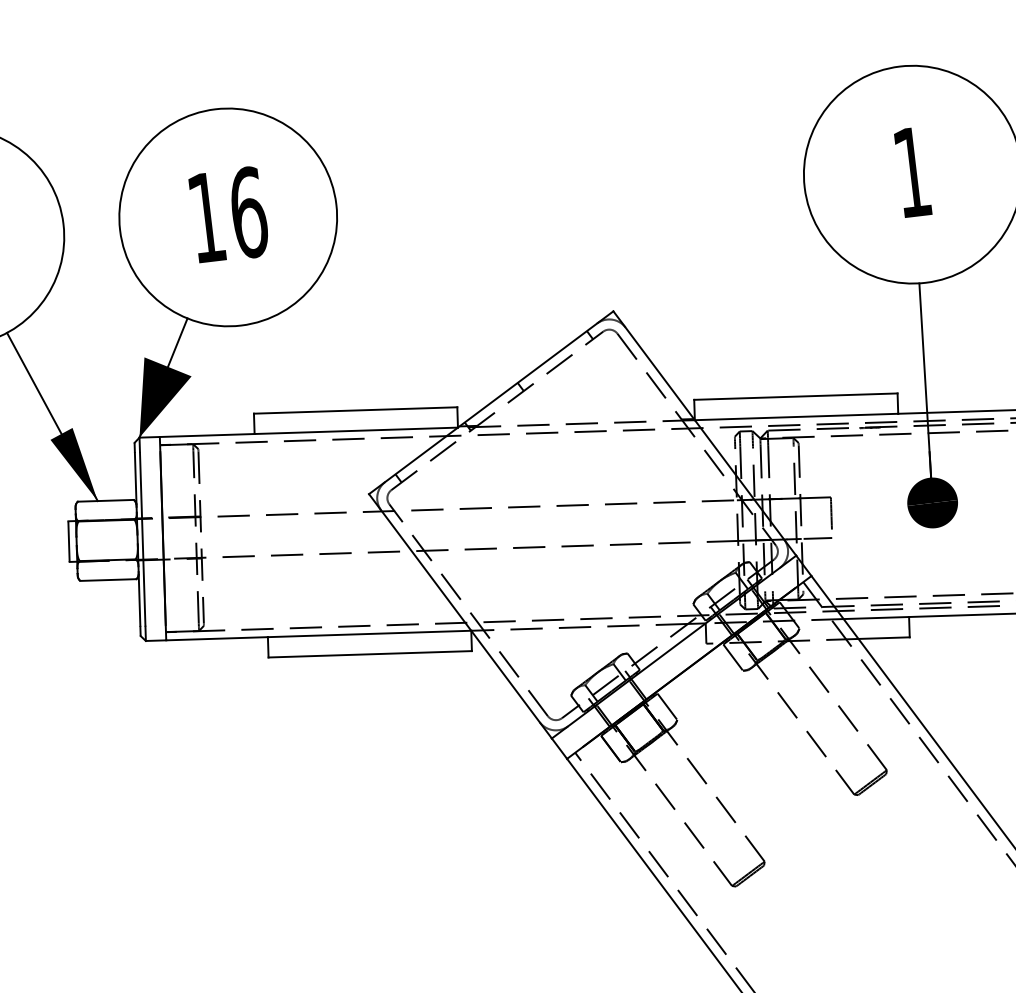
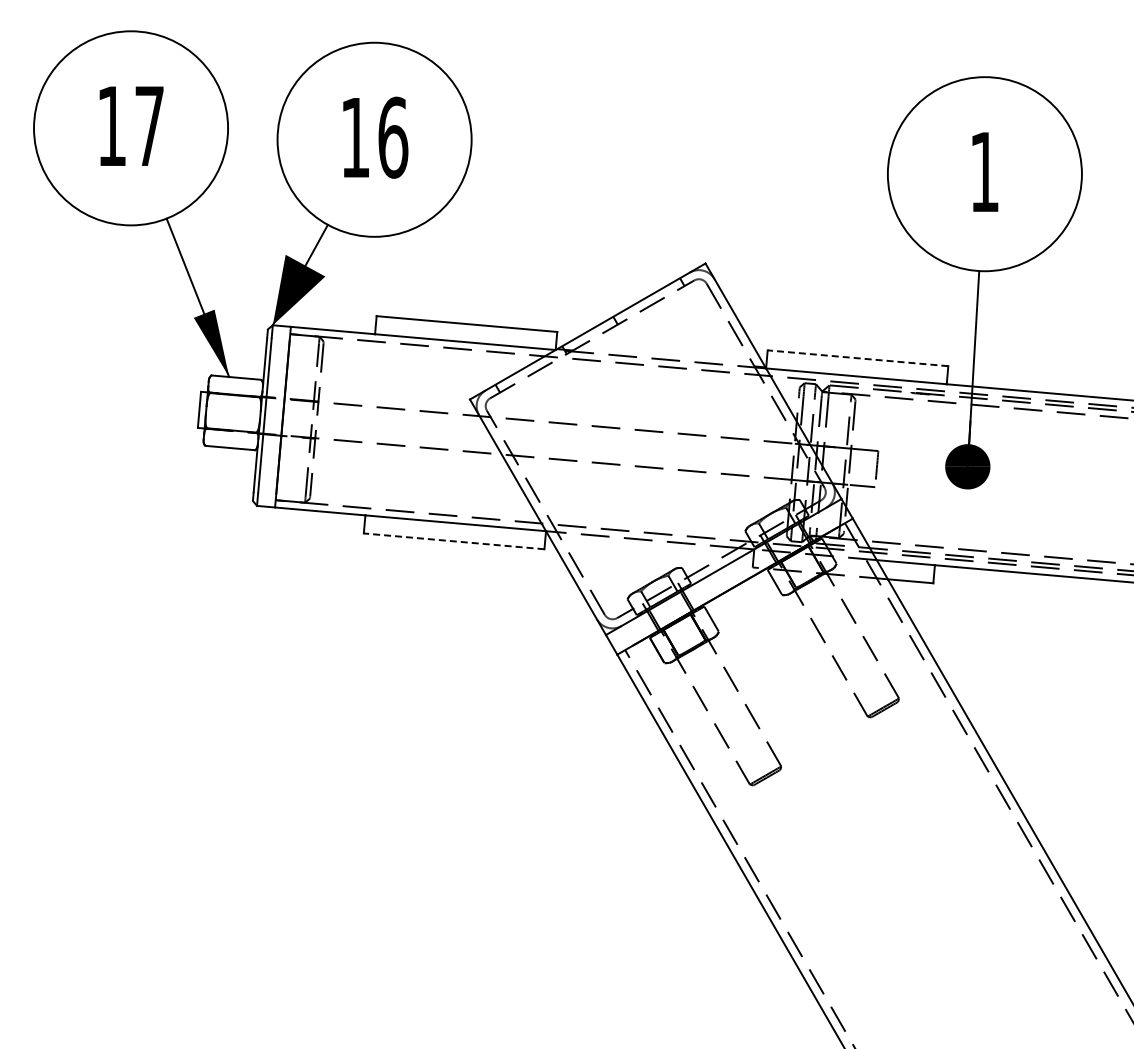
line: (796, 396) -> (858, 358), solid -> dashed
line: (370, 654) -> (454, 541), solid -> dashed

